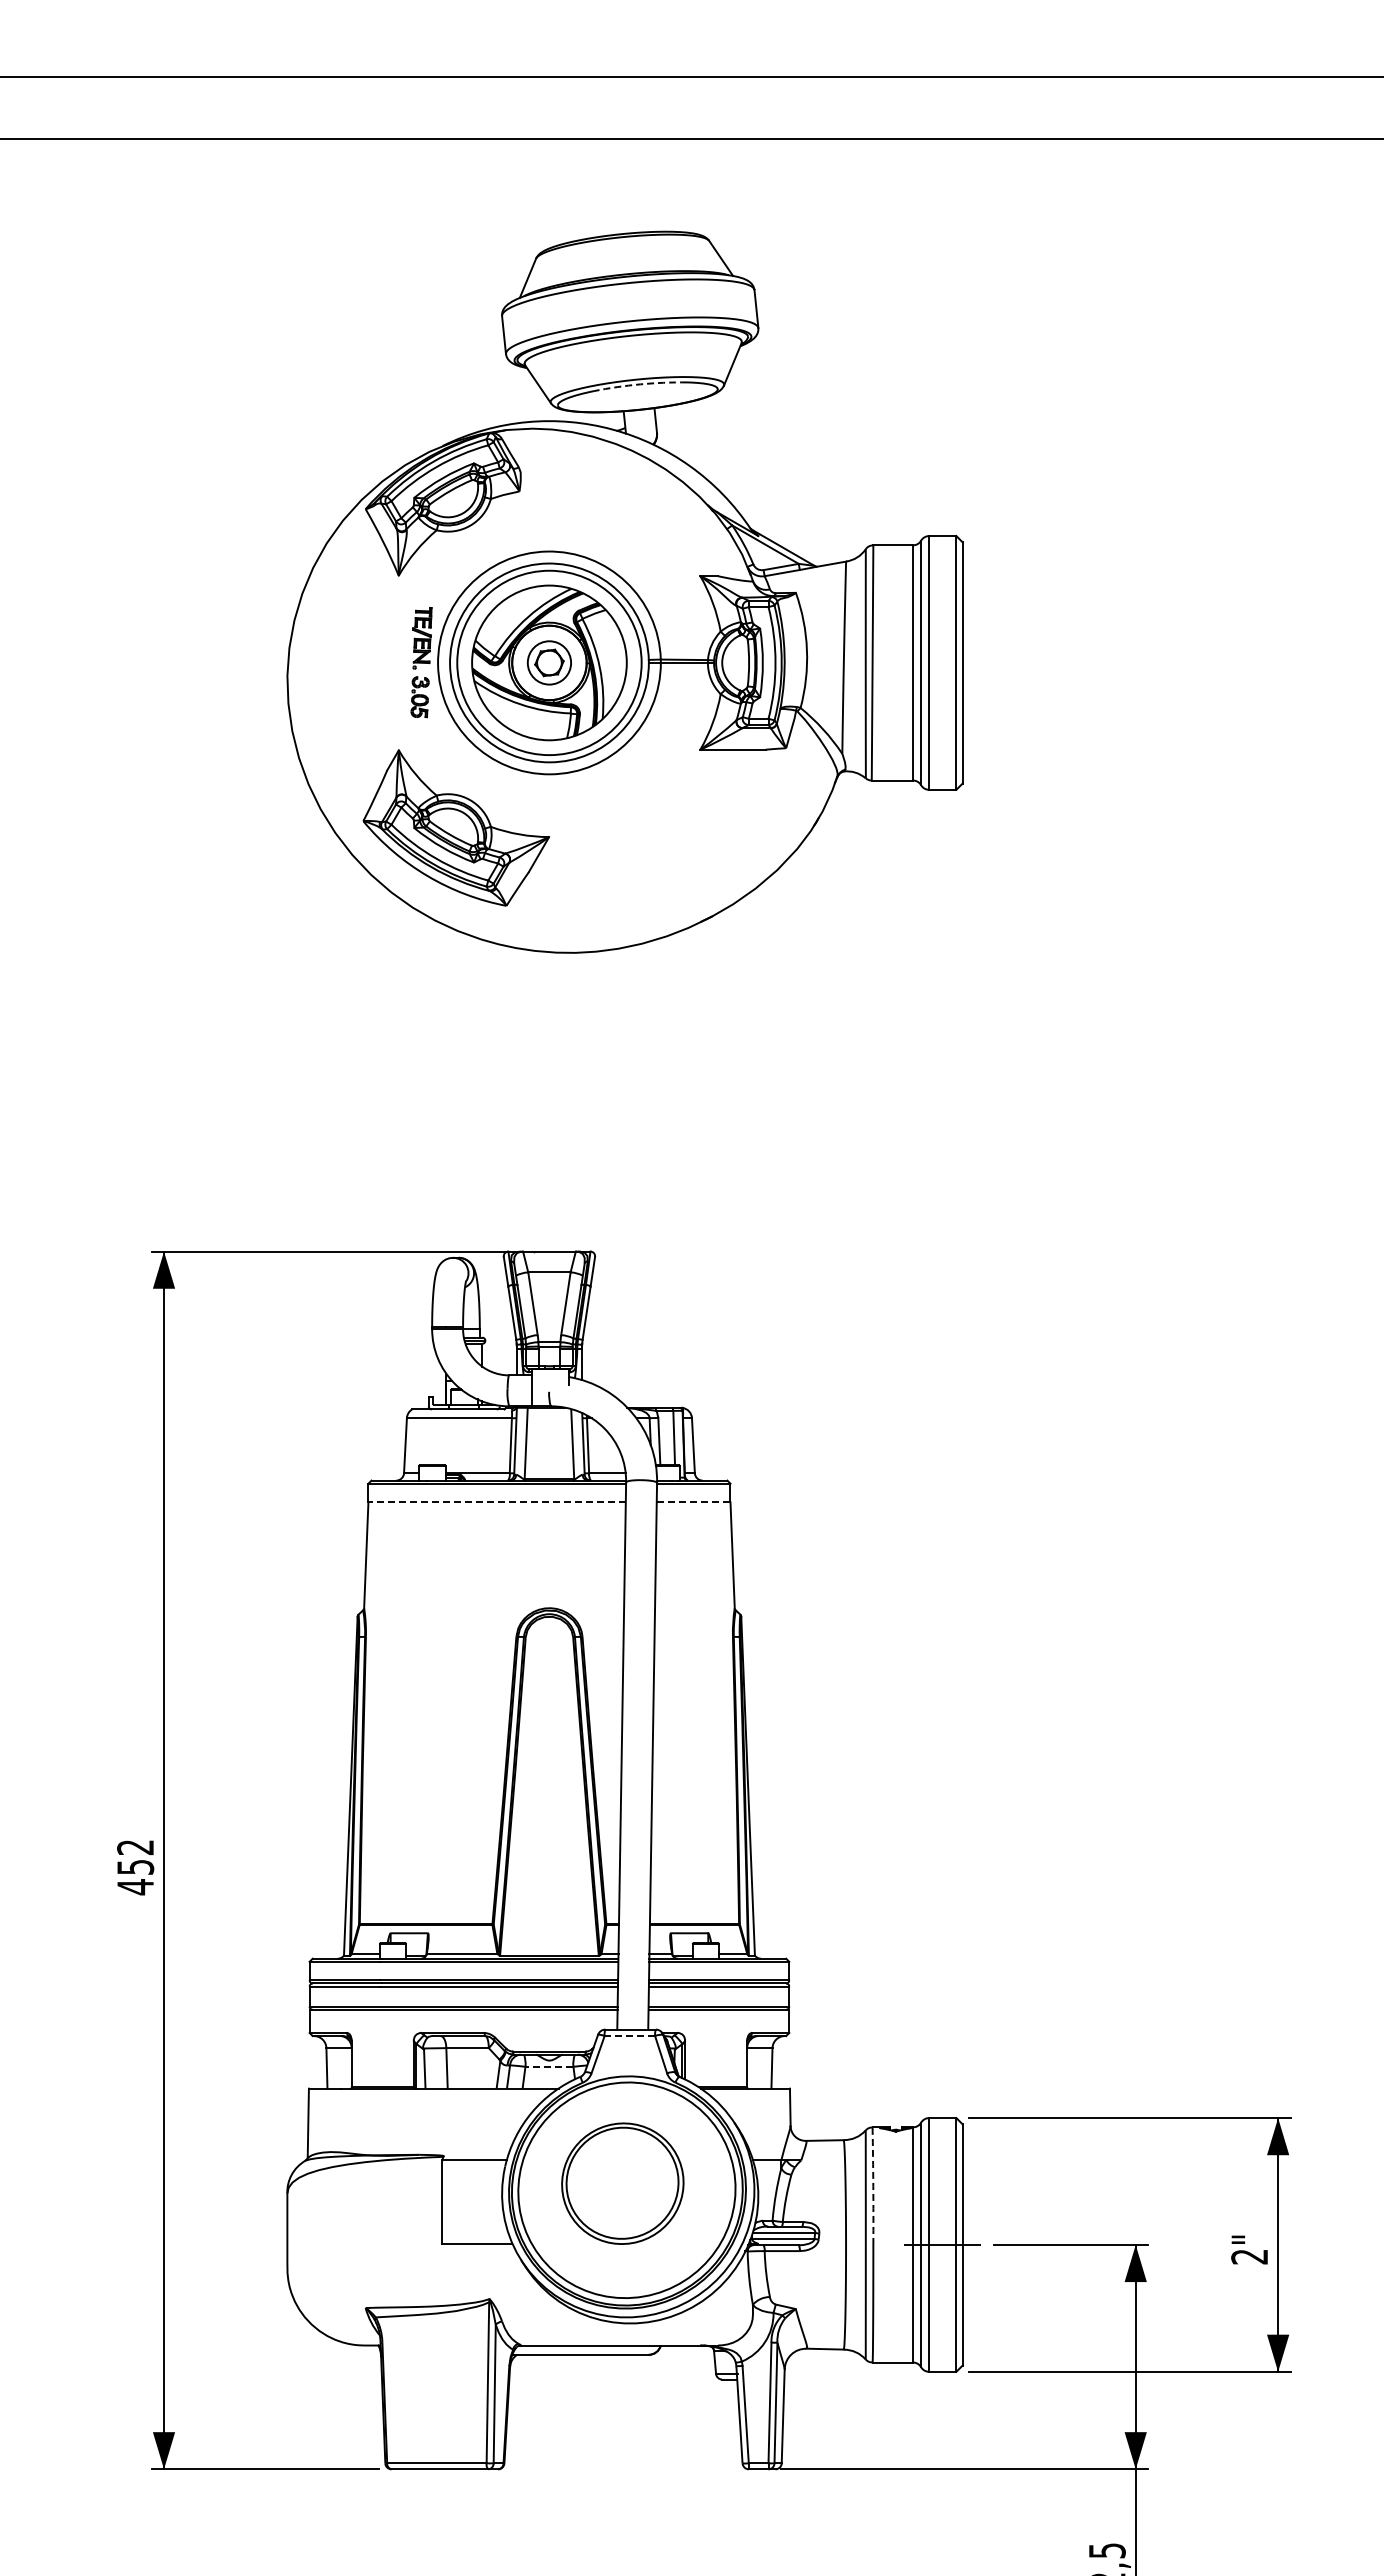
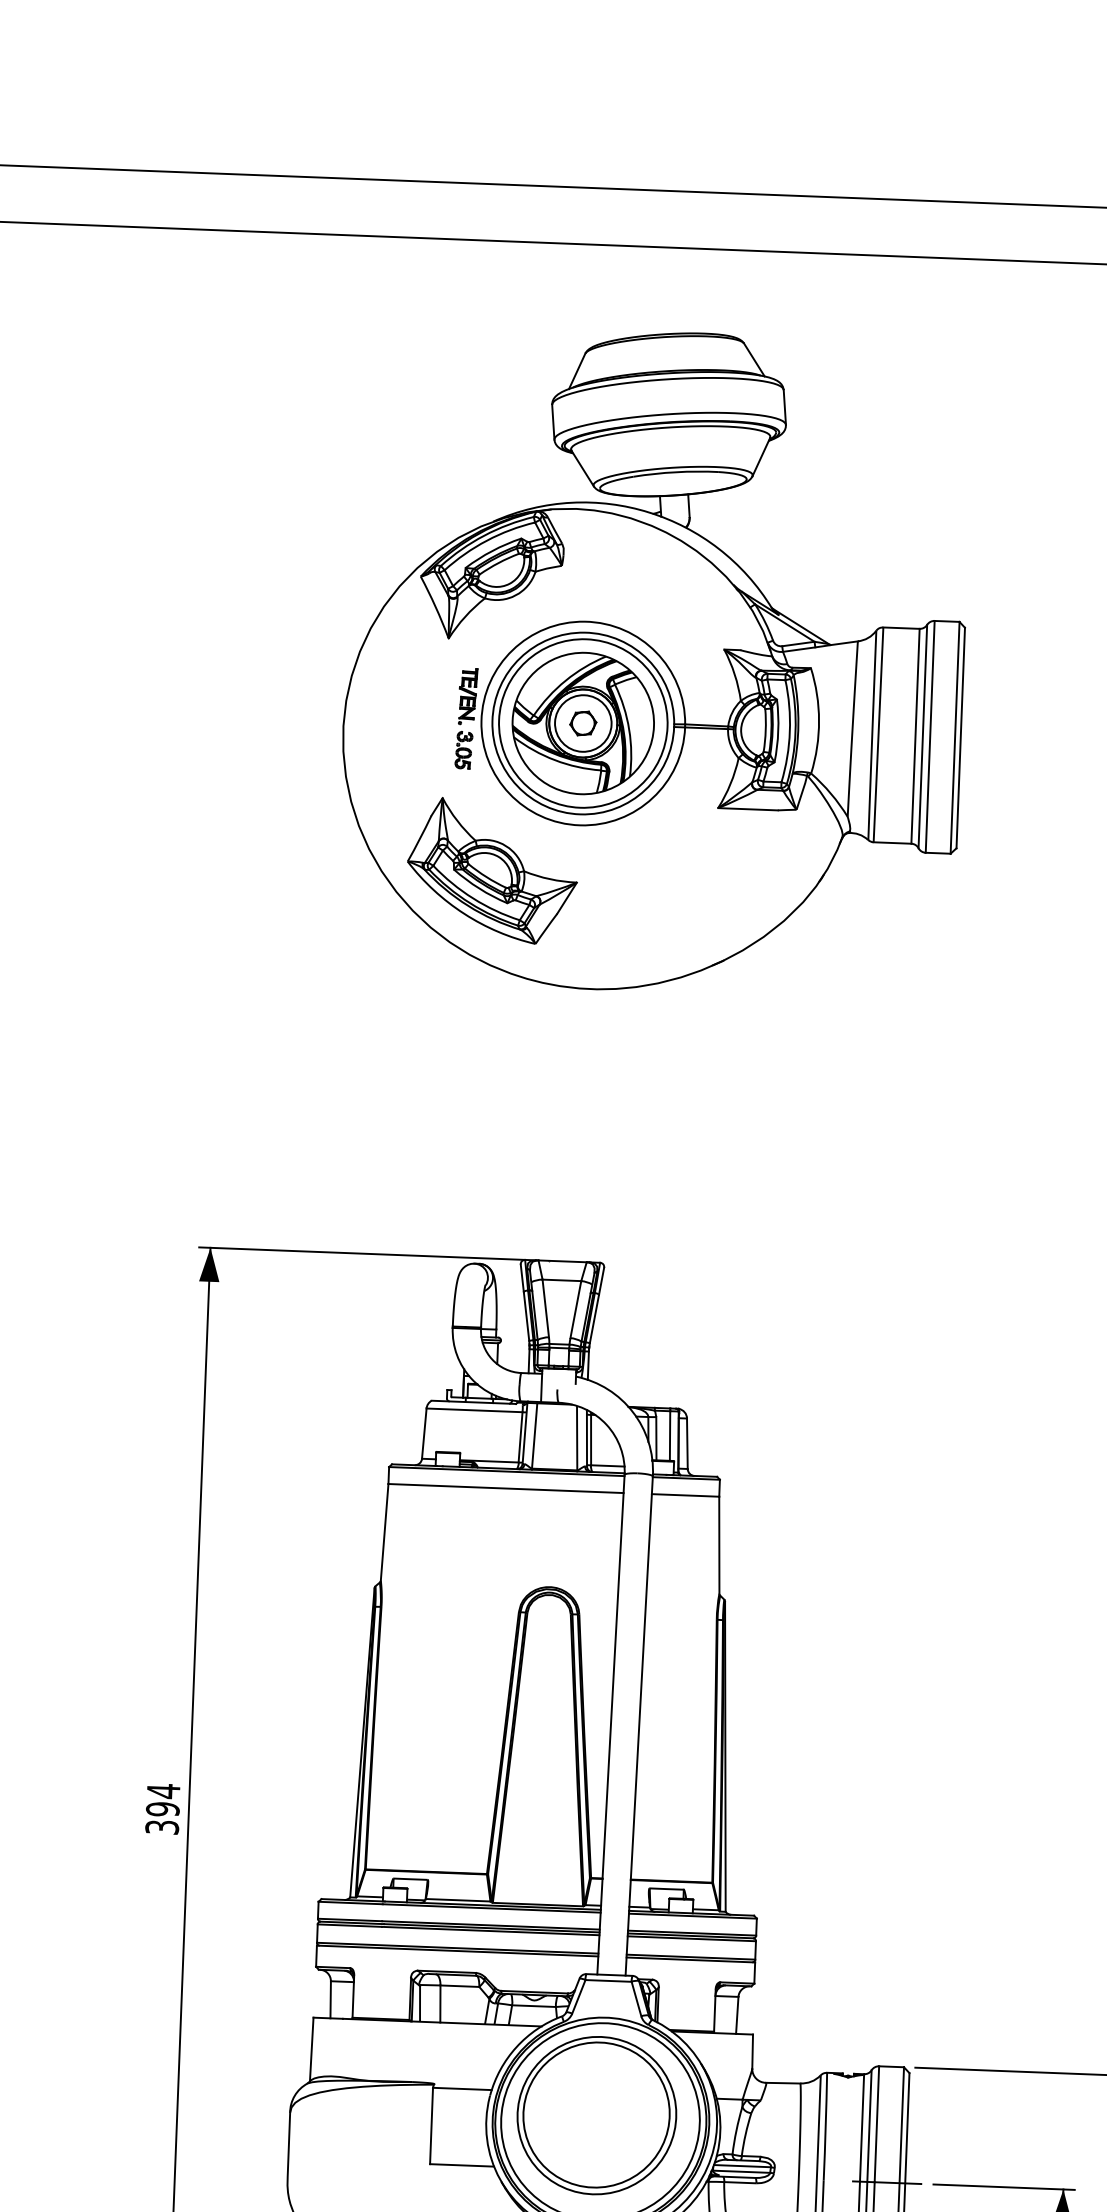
arc: (640, 384) -> (676, 472), dashed -> solid
circle: (549, 662) -> (583, 723), size x1.43
line: (497, 1502) -> (506, 1488), dashed -> solid
line: (693, 1502) -> (685, 1495), dashed -> solid
text: (135, 1867) -> (162, 1809), 452 -> 394
line: (629, 2036) -> (608, 1981), dashed -> solid
line: (549, 2066) -> (534, 2005), dashed -> solid
part: (622, 2183) -> (596, 2115), size x1.43
arc: (873, 2186) -> (825, 2126), dashed -> solid

